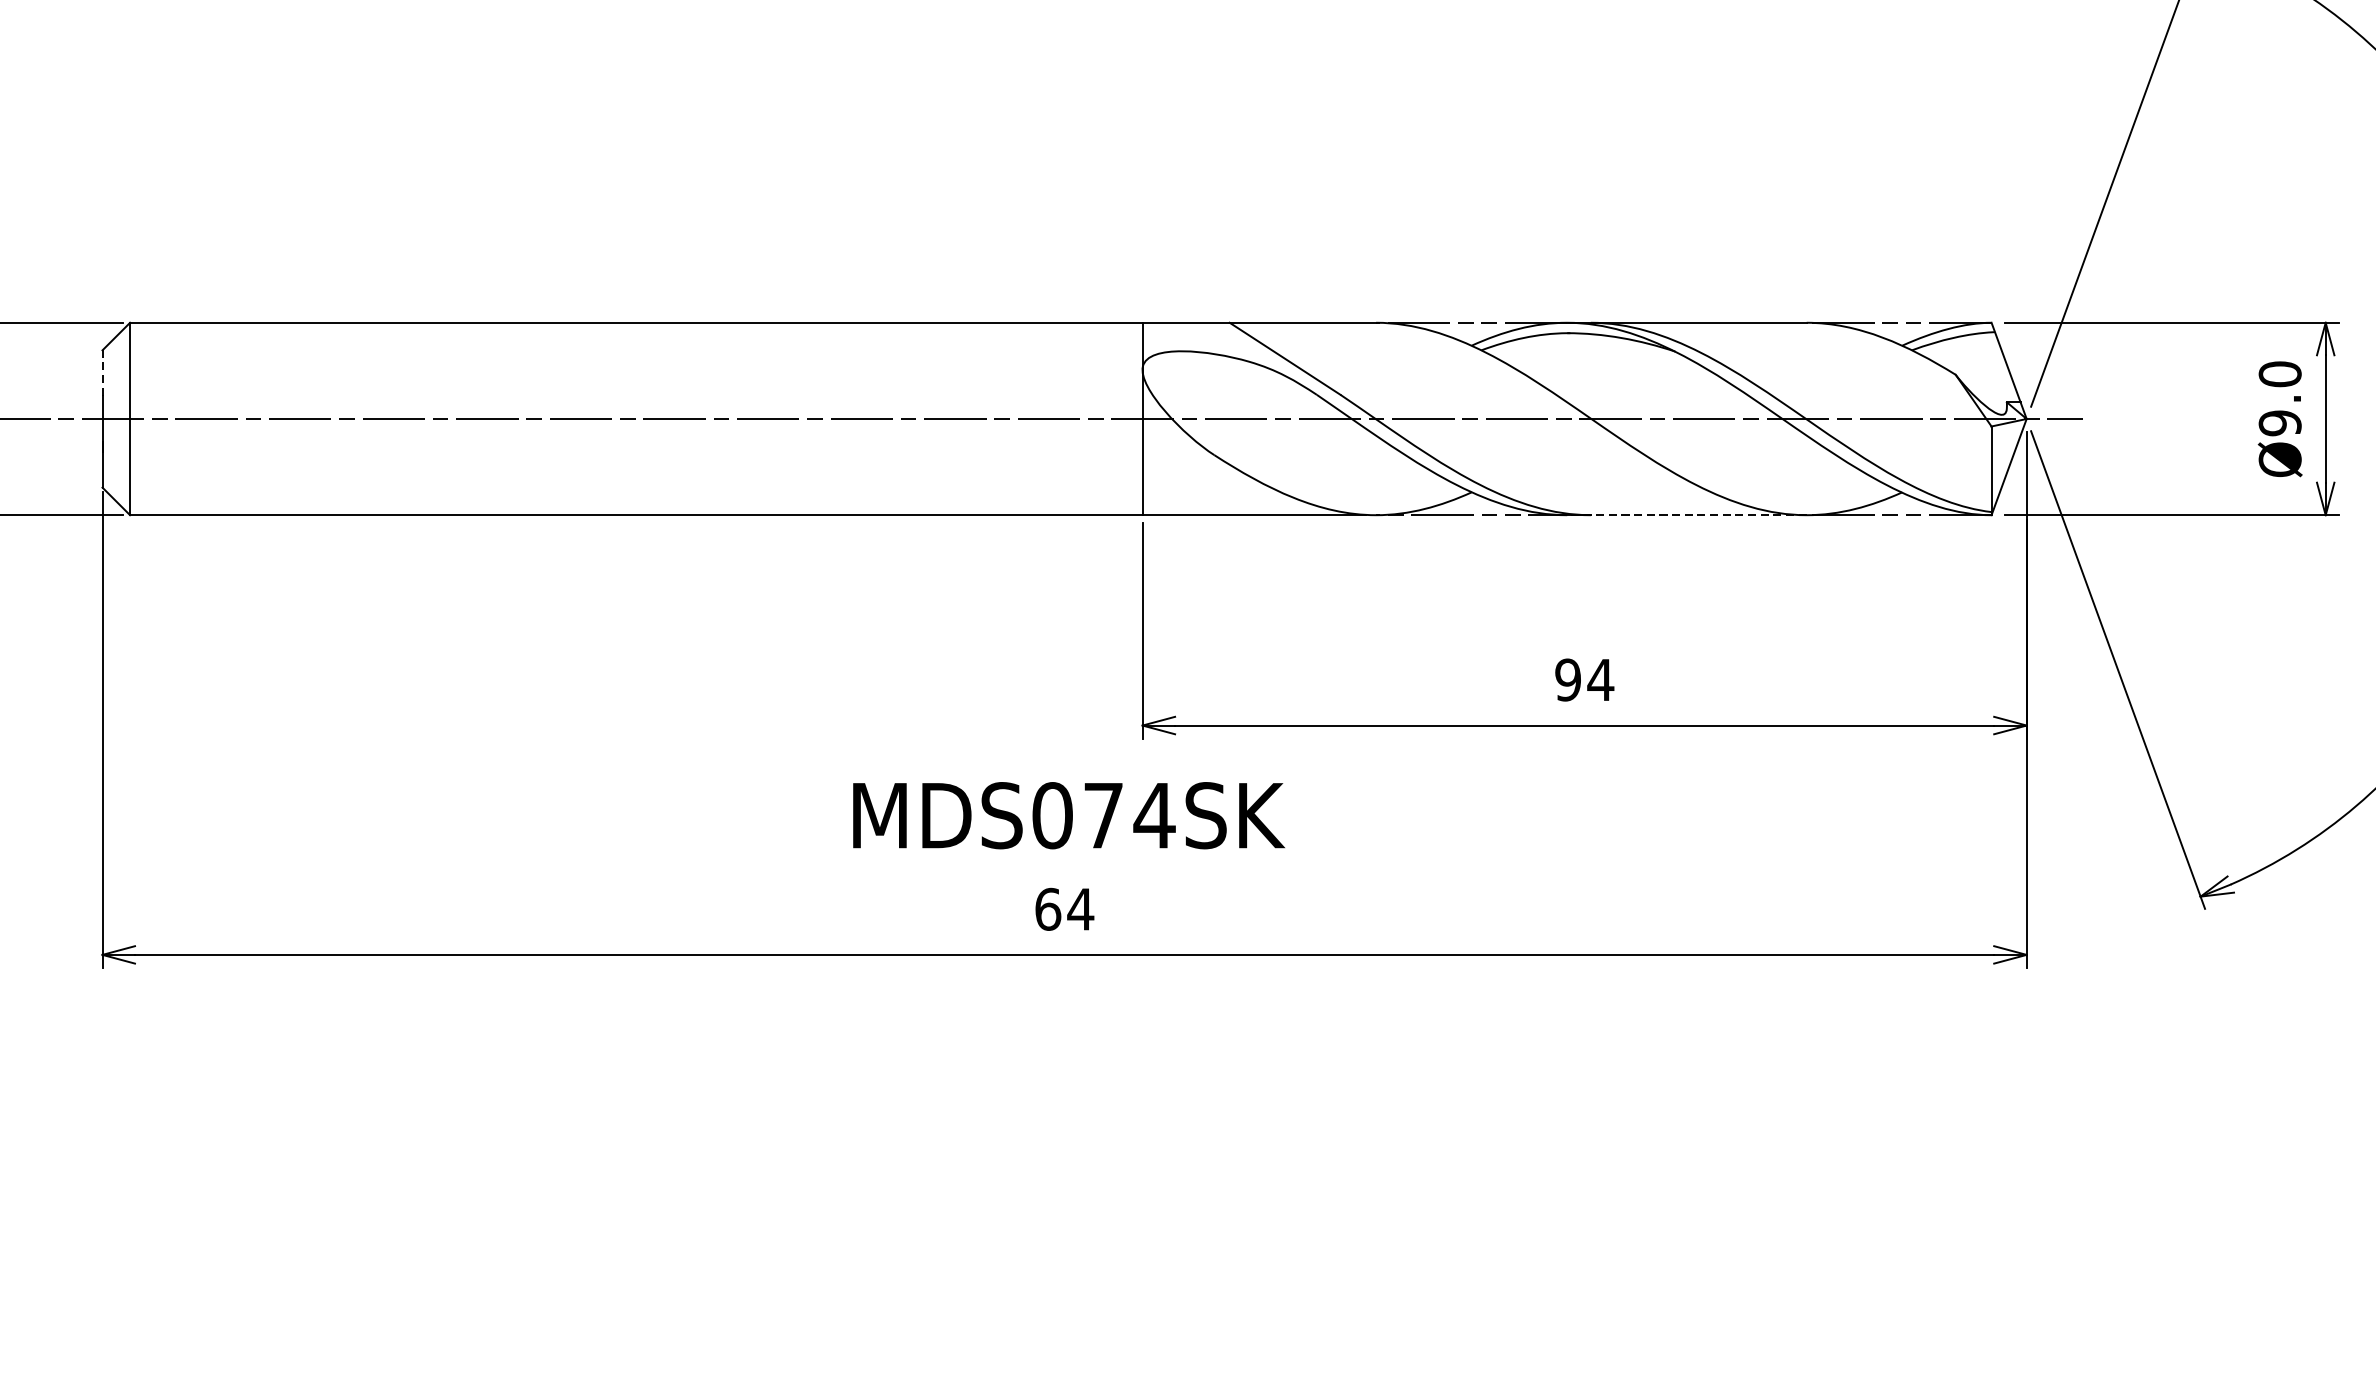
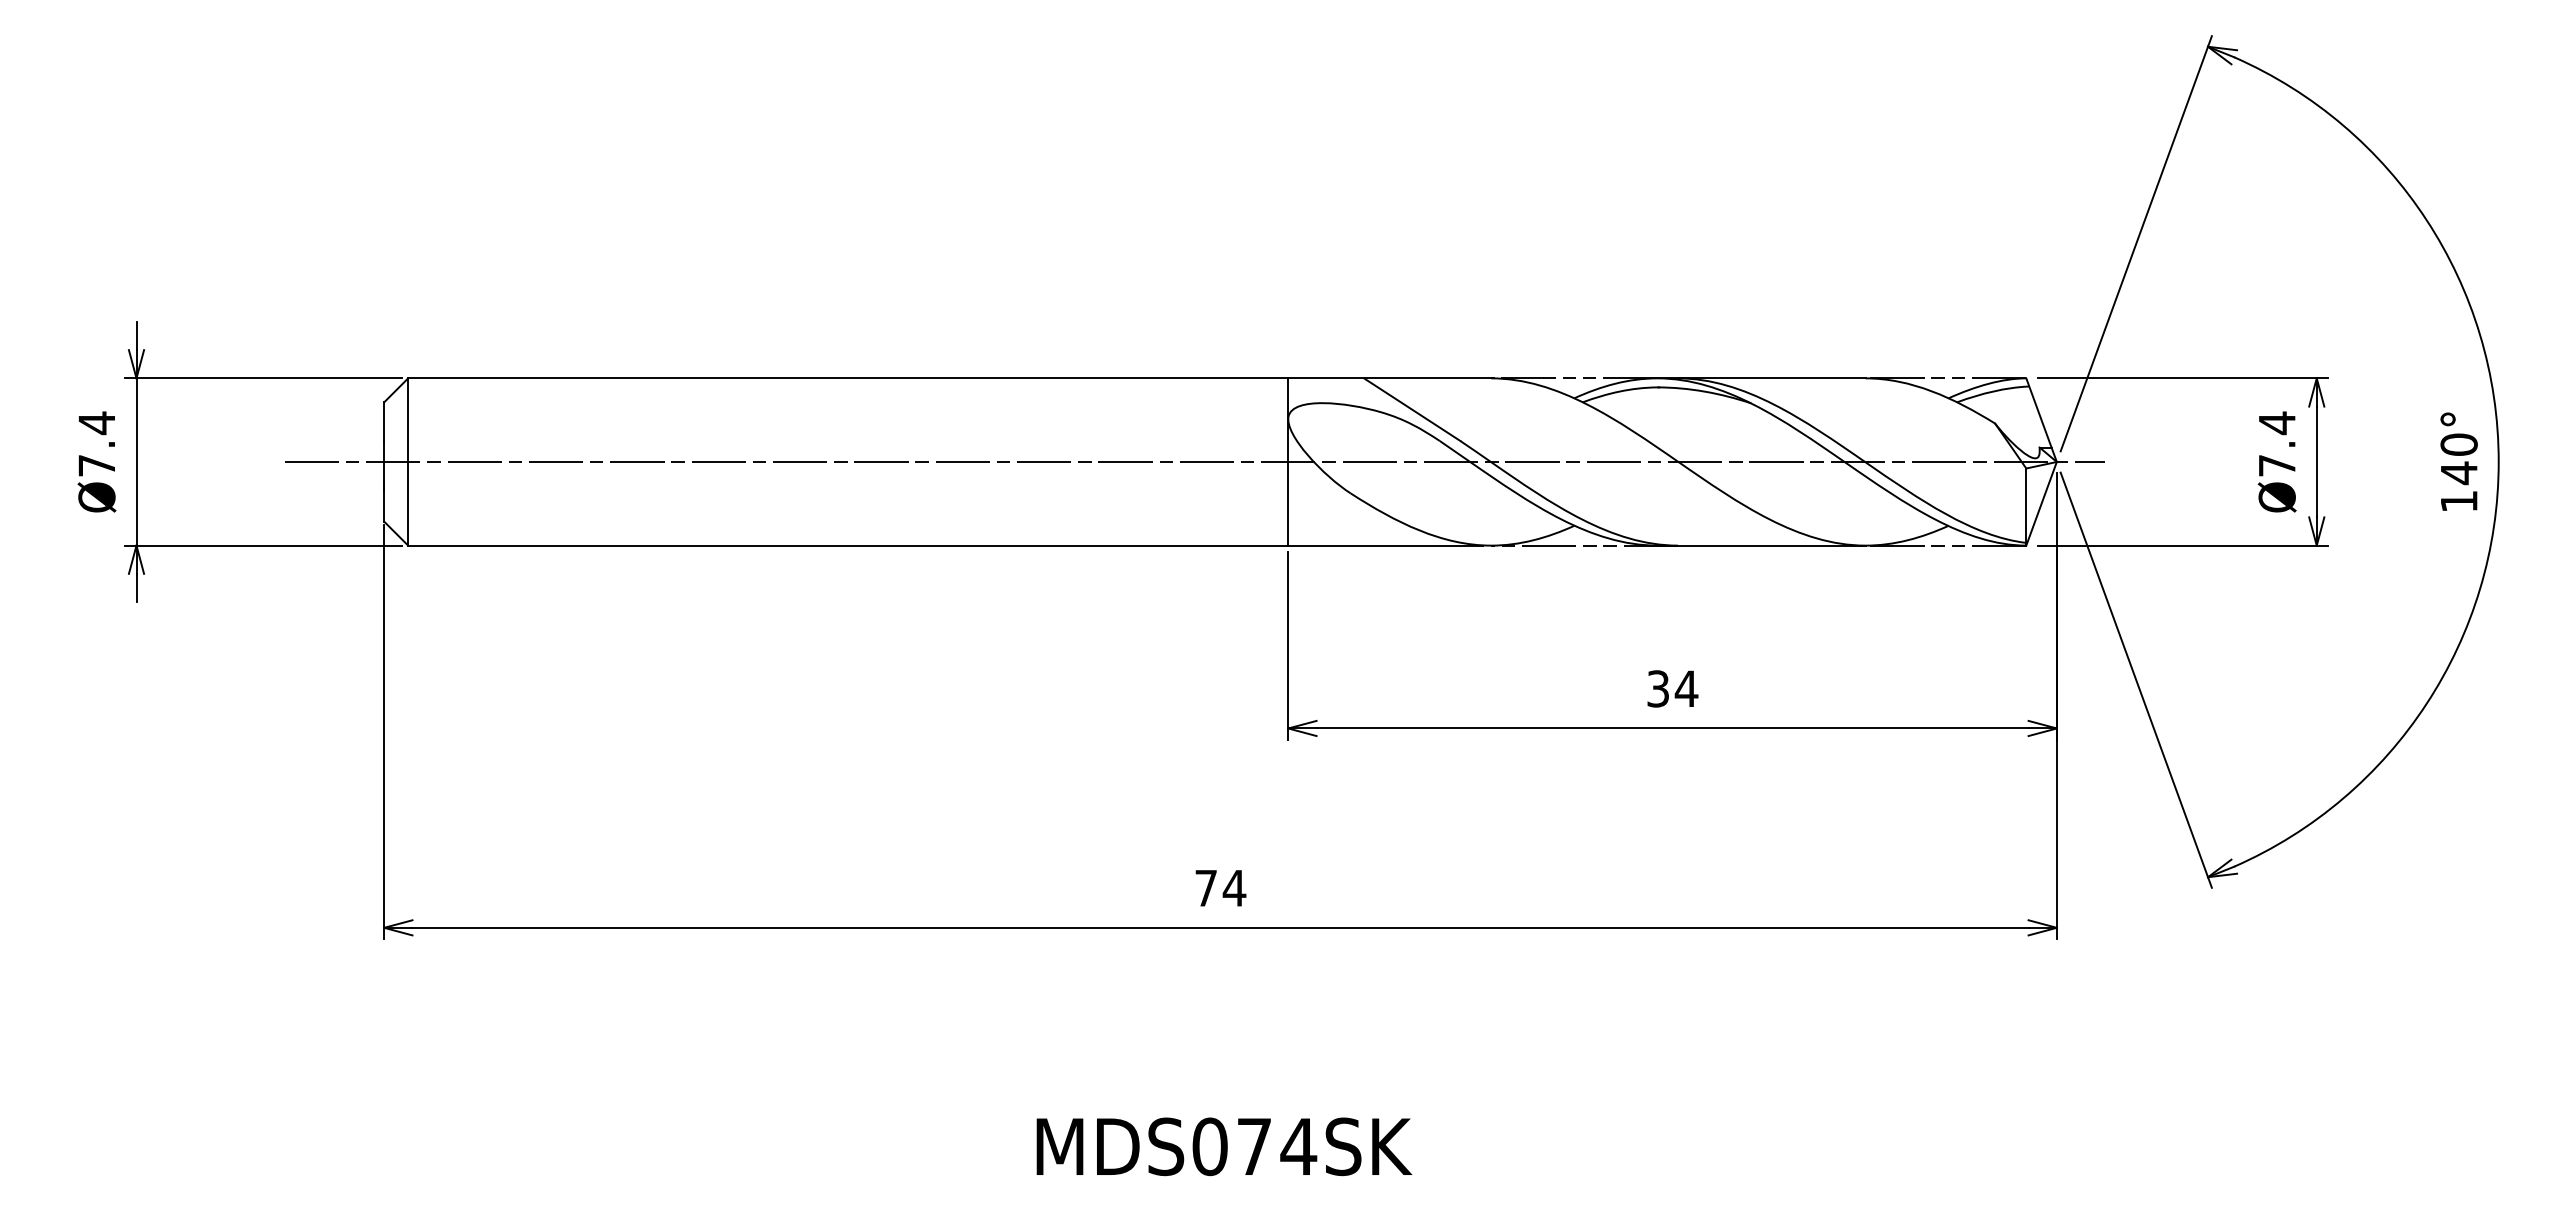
line: (102, 372) -> (384, 421), dashed -> solid
text: (2279, 397) -> (2276, 443), Ø9.0 -> Ø7.4
line: (1686, 515) -> (1761, 545), dashed -> solid
text: (1568, 679) -> (1658, 688), 94 -> 34
text: (1069, 815) -> (1224, 1146), moved
text: (1048, 908) -> (1206, 887), 64 -> 74

